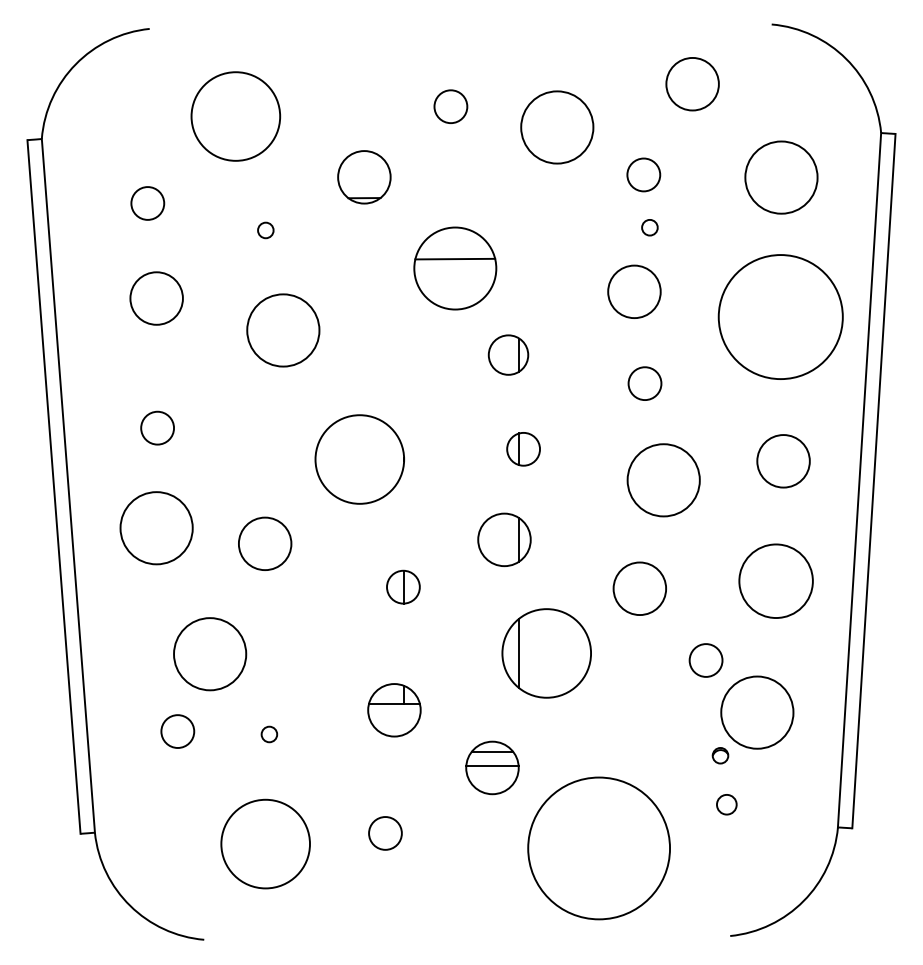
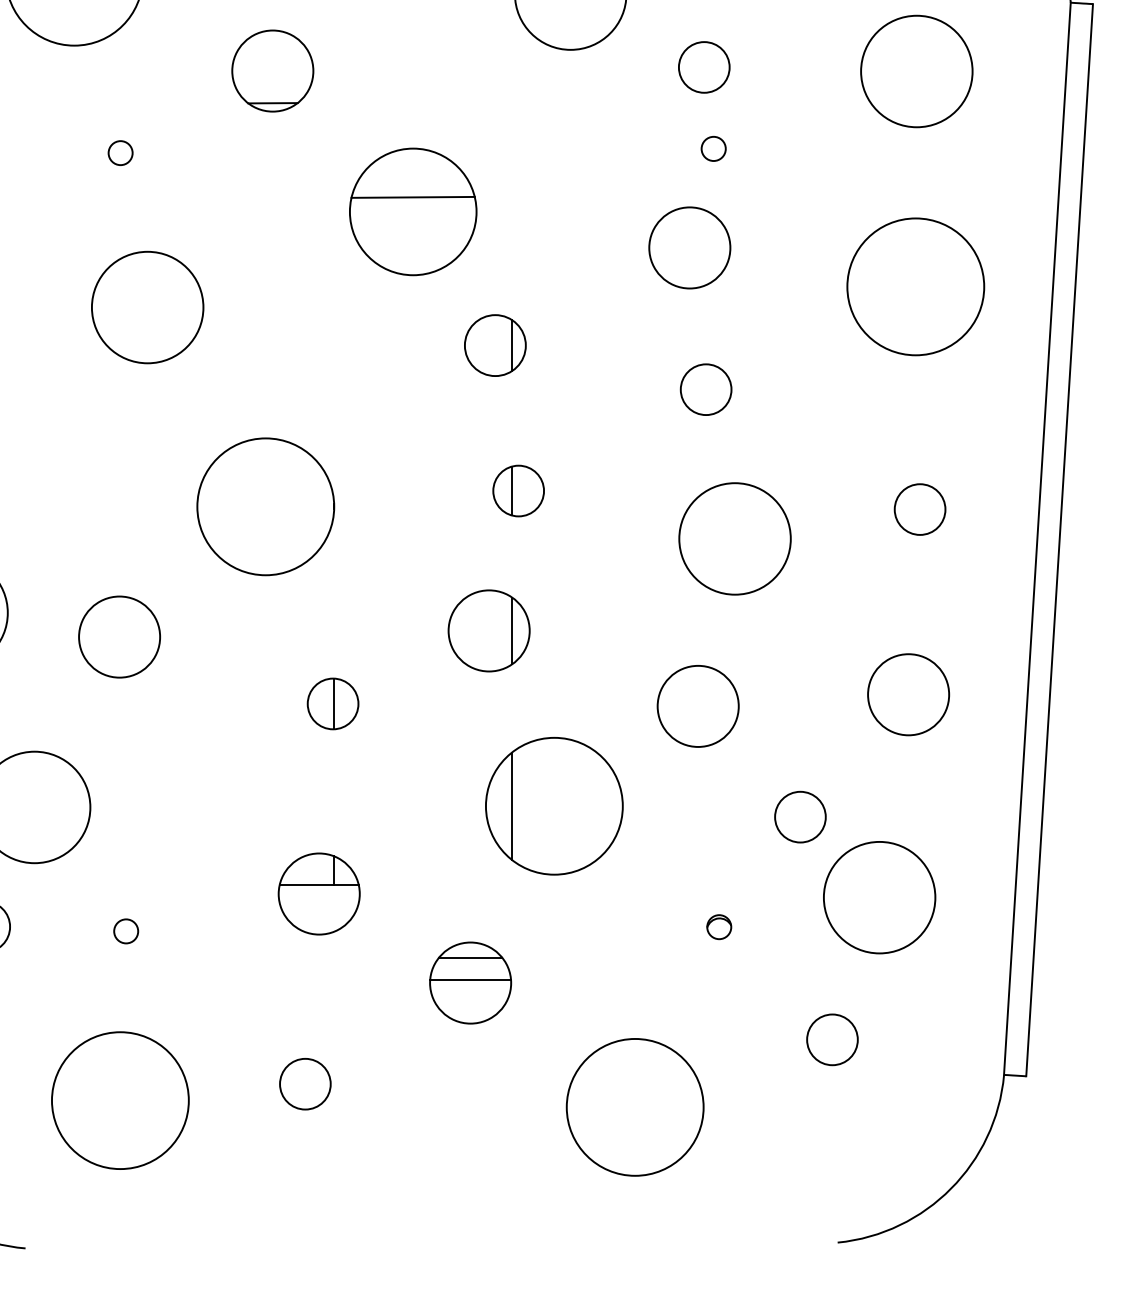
circle: (780, 316) -> (915, 285), size x0.71
circle: (783, 460) -> (919, 508), size x0.62
circle: (775, 580) -> (907, 693), size x0.71
part: (720, 755) -> (719, 926), moved
circle: (726, 804) -> (831, 1039), size x1.67
circle: (598, 848) -> (634, 1107), size x0.62

